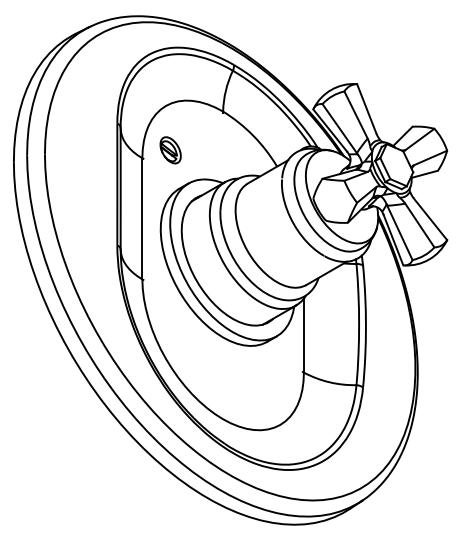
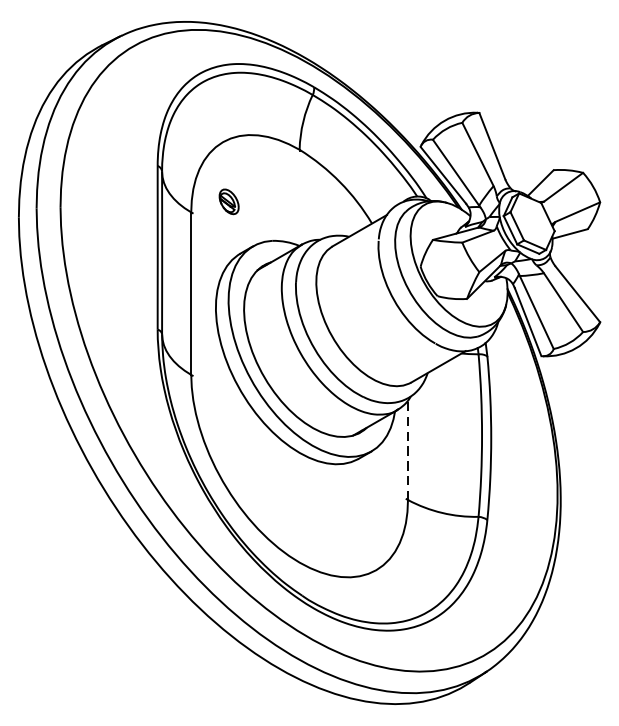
part: (170, 150) -> (228, 201), size x0.7
line: (303, 335) -> (407, 450), solid -> dashed

